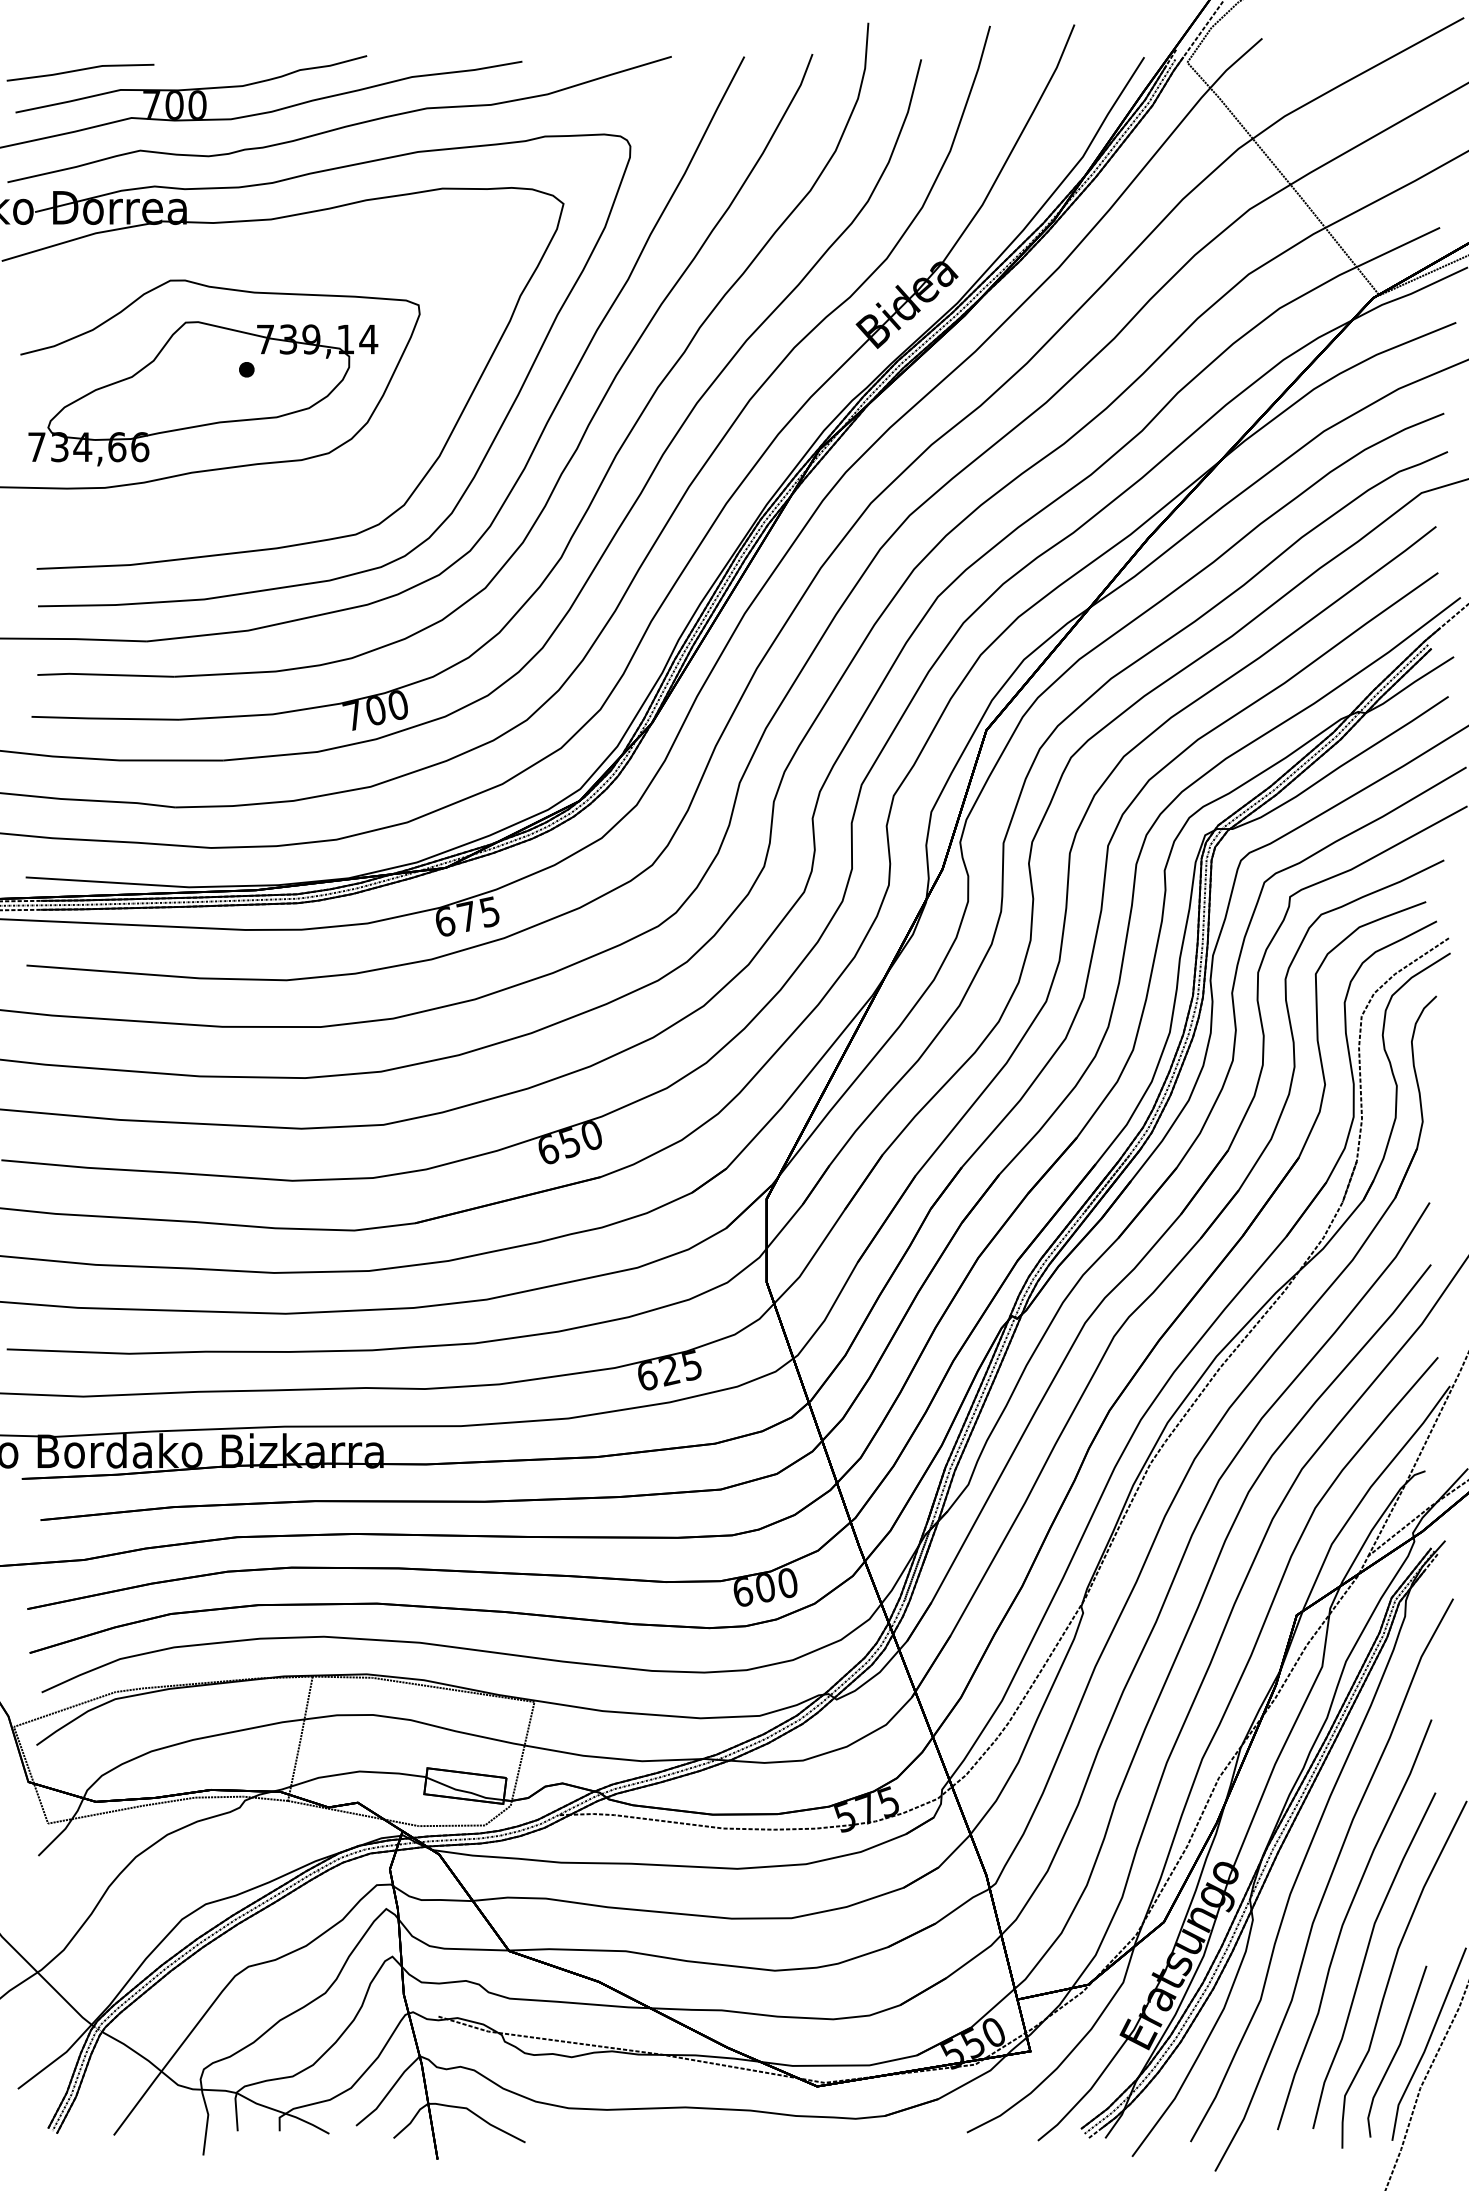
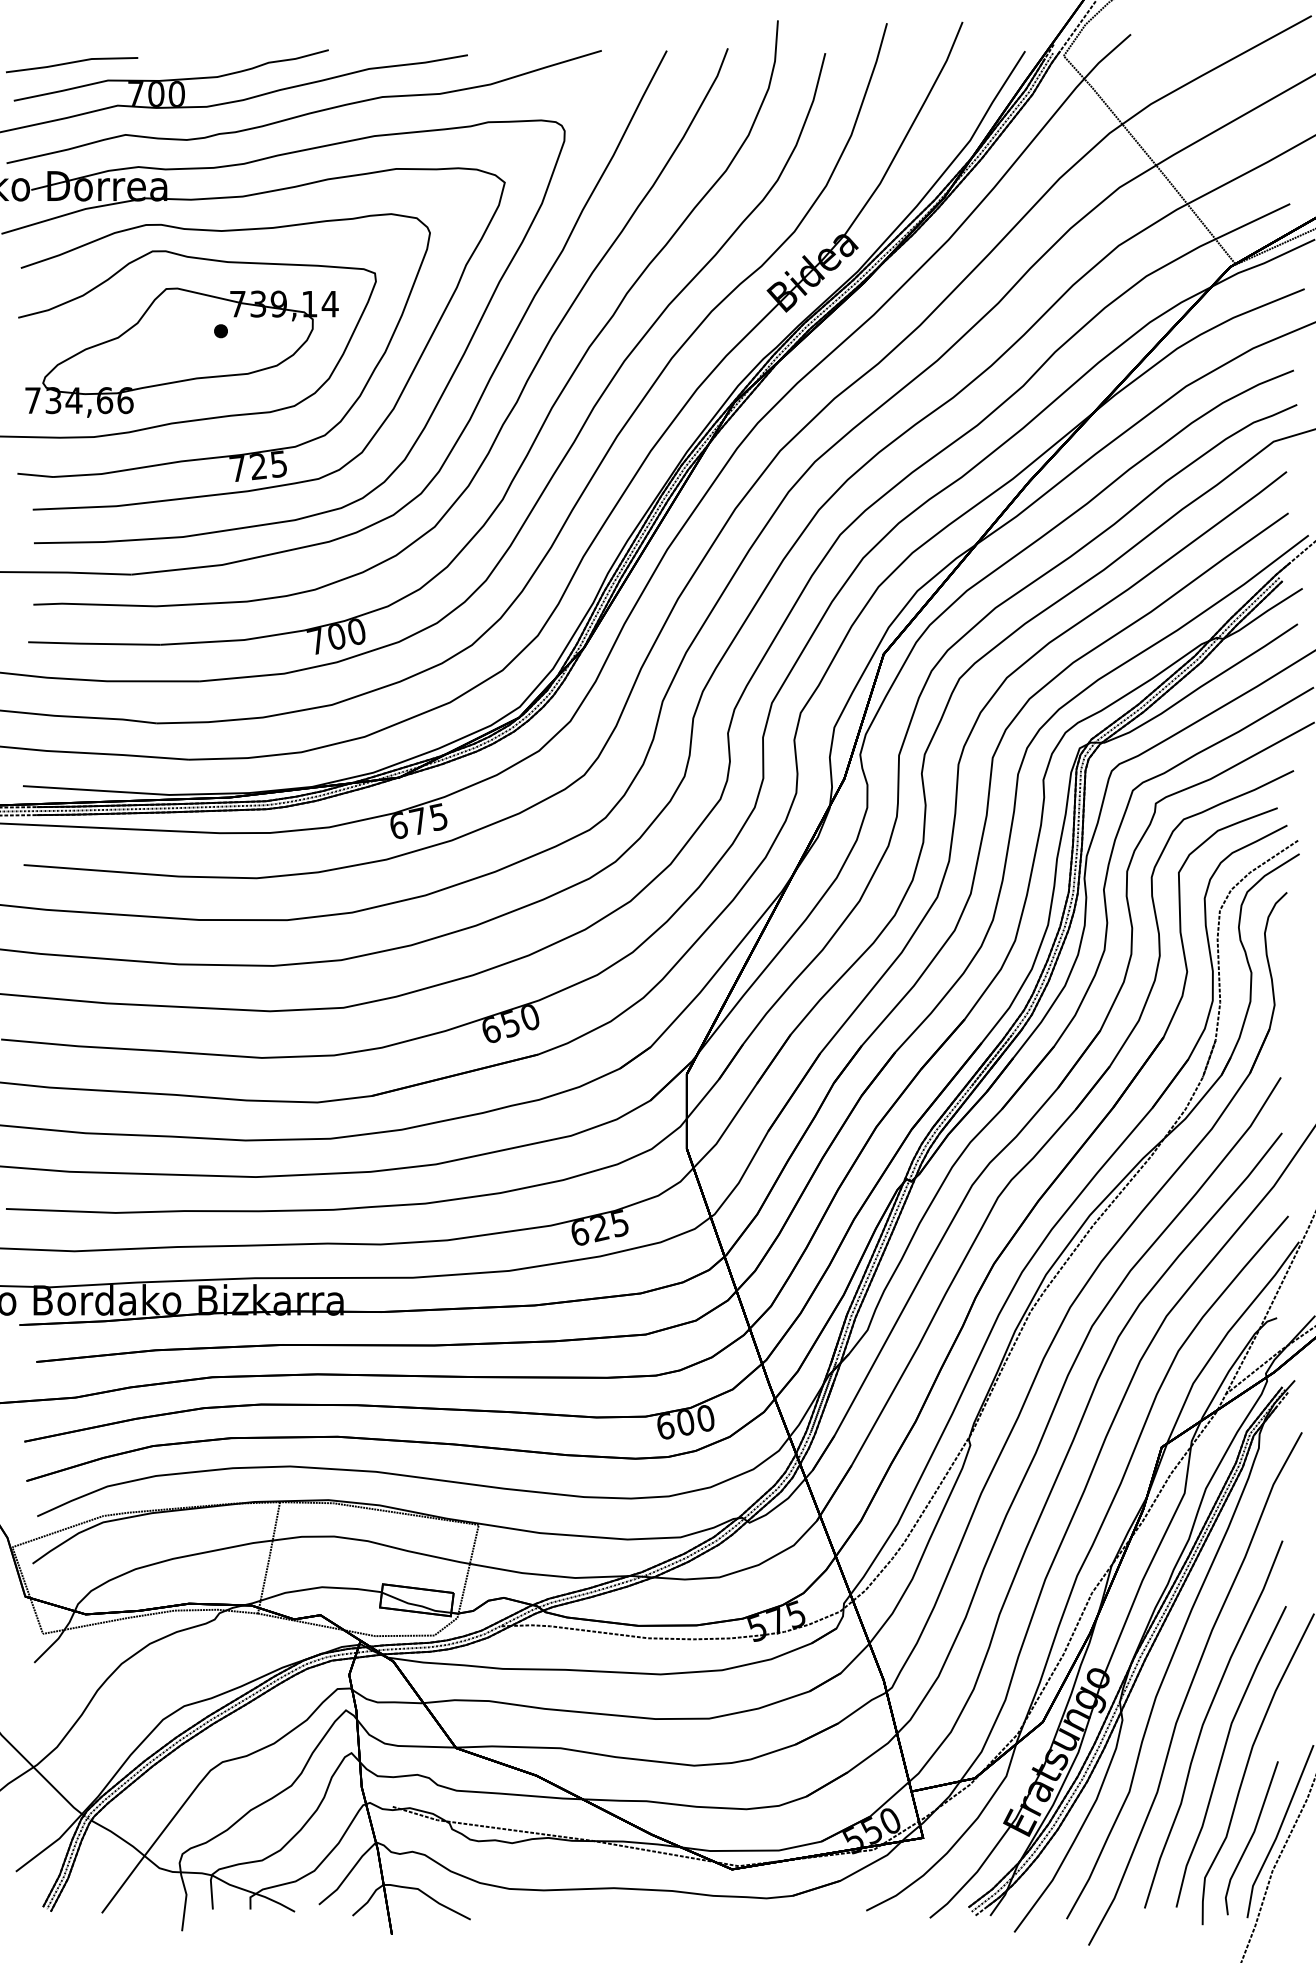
part: (260, 507) -> (233, 454), added

